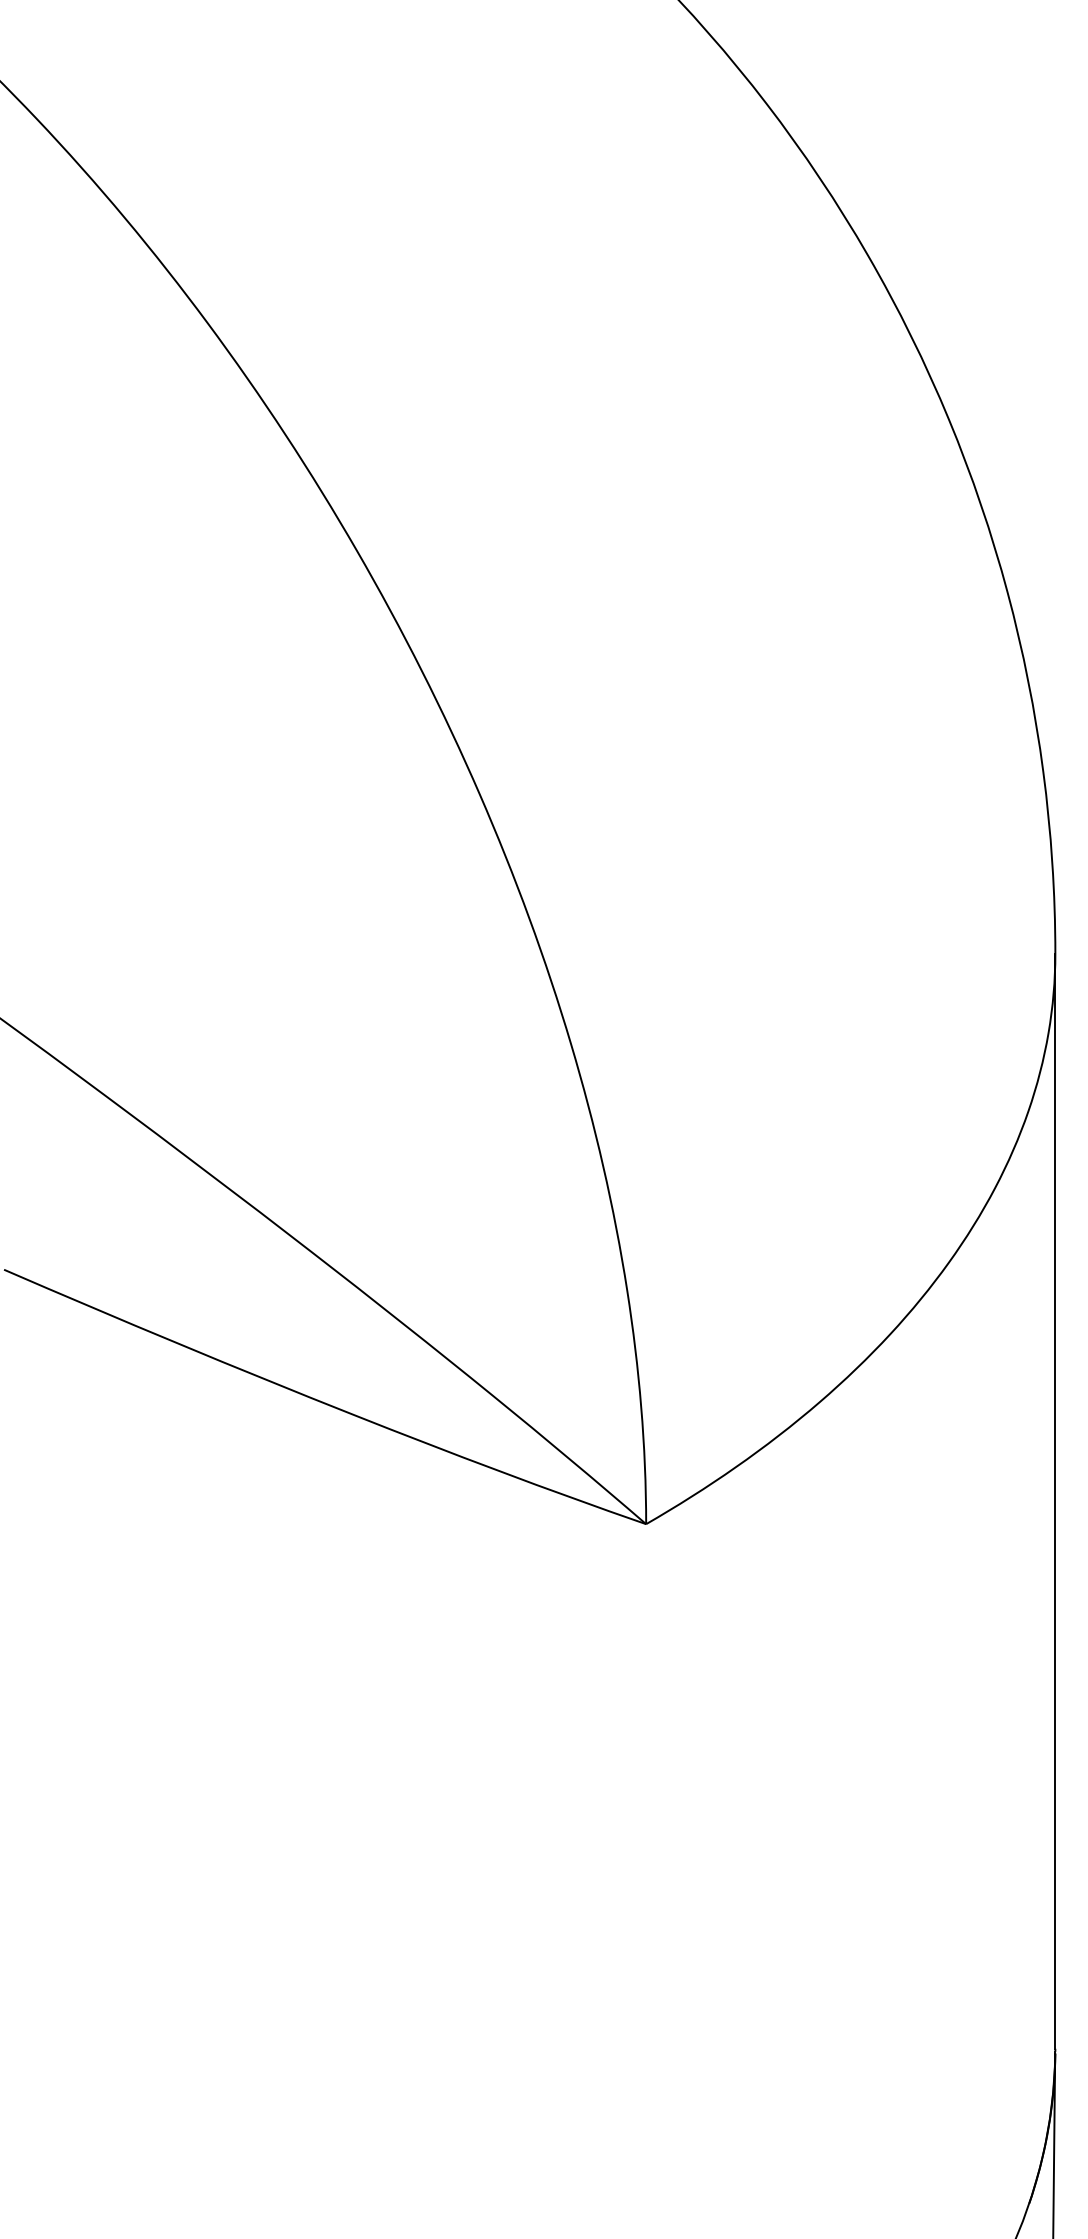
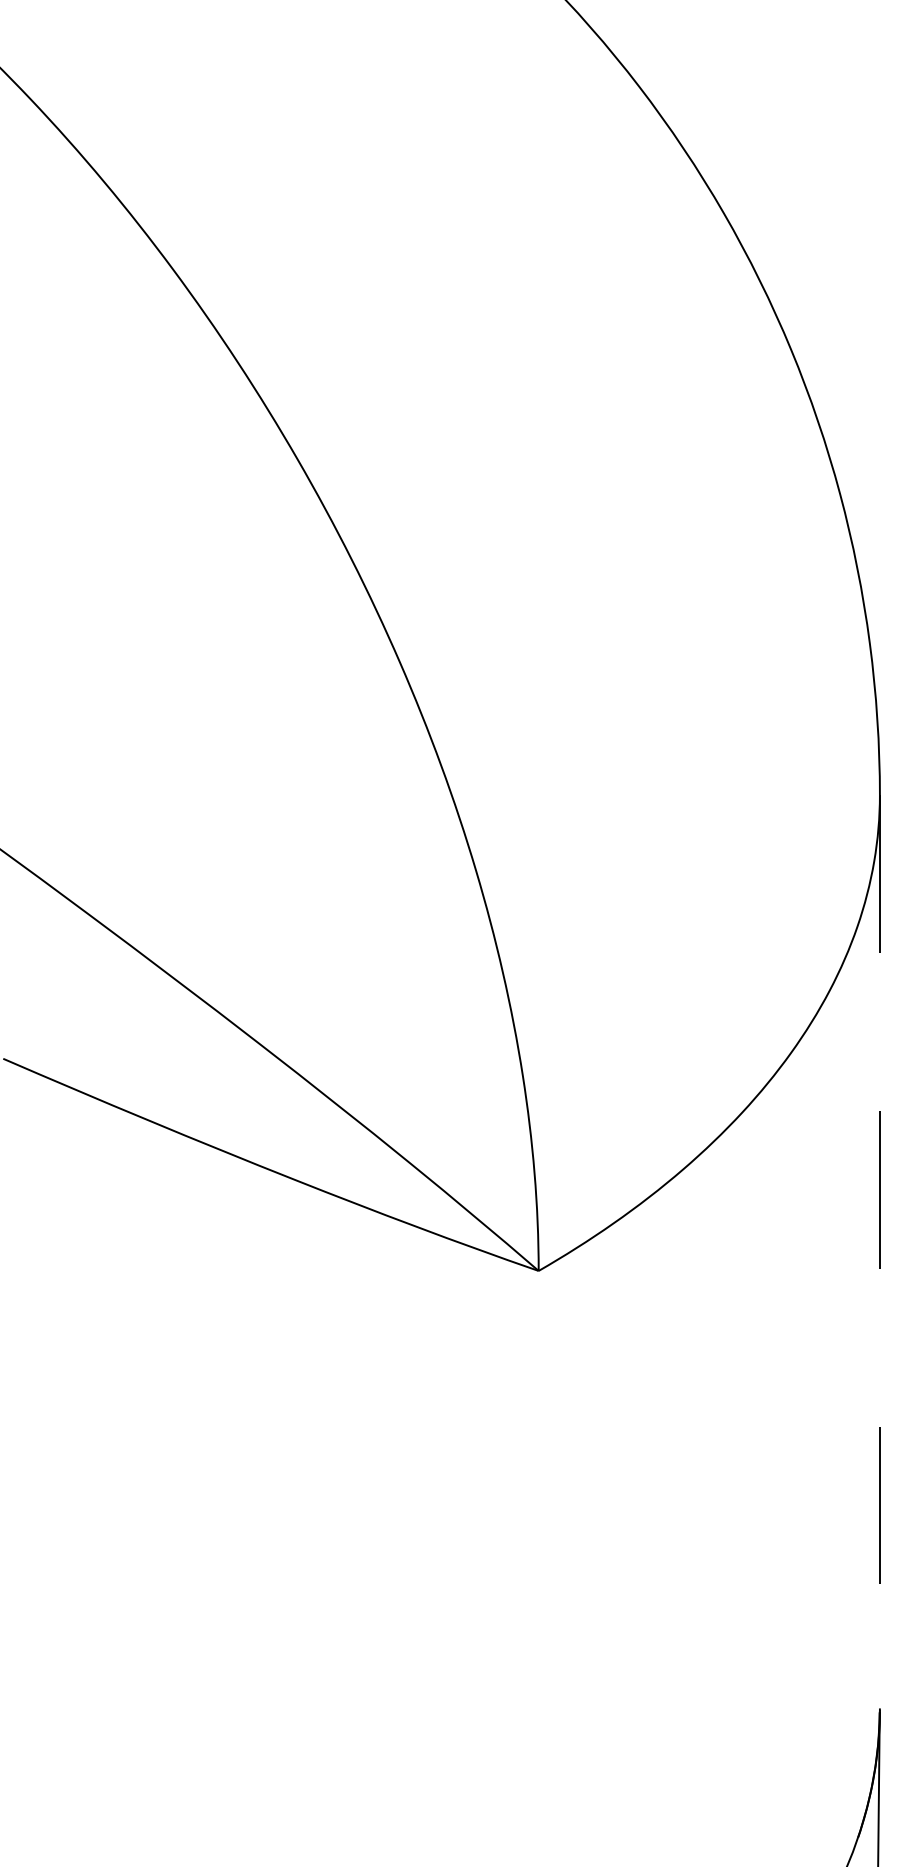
line: (1055, 1501) -> (880, 1252), solid -> dashed

